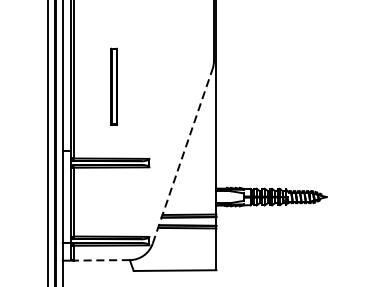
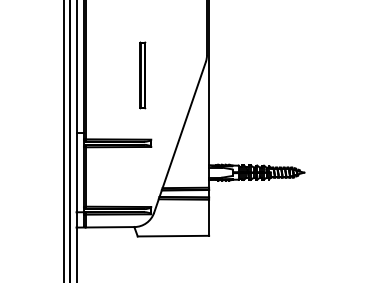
part: (113, 86) -> (142, 75), moved
line: (183, 156) -> (180, 137), dashed -> solid
line: (101, 260) -> (109, 227), dashed -> solid

